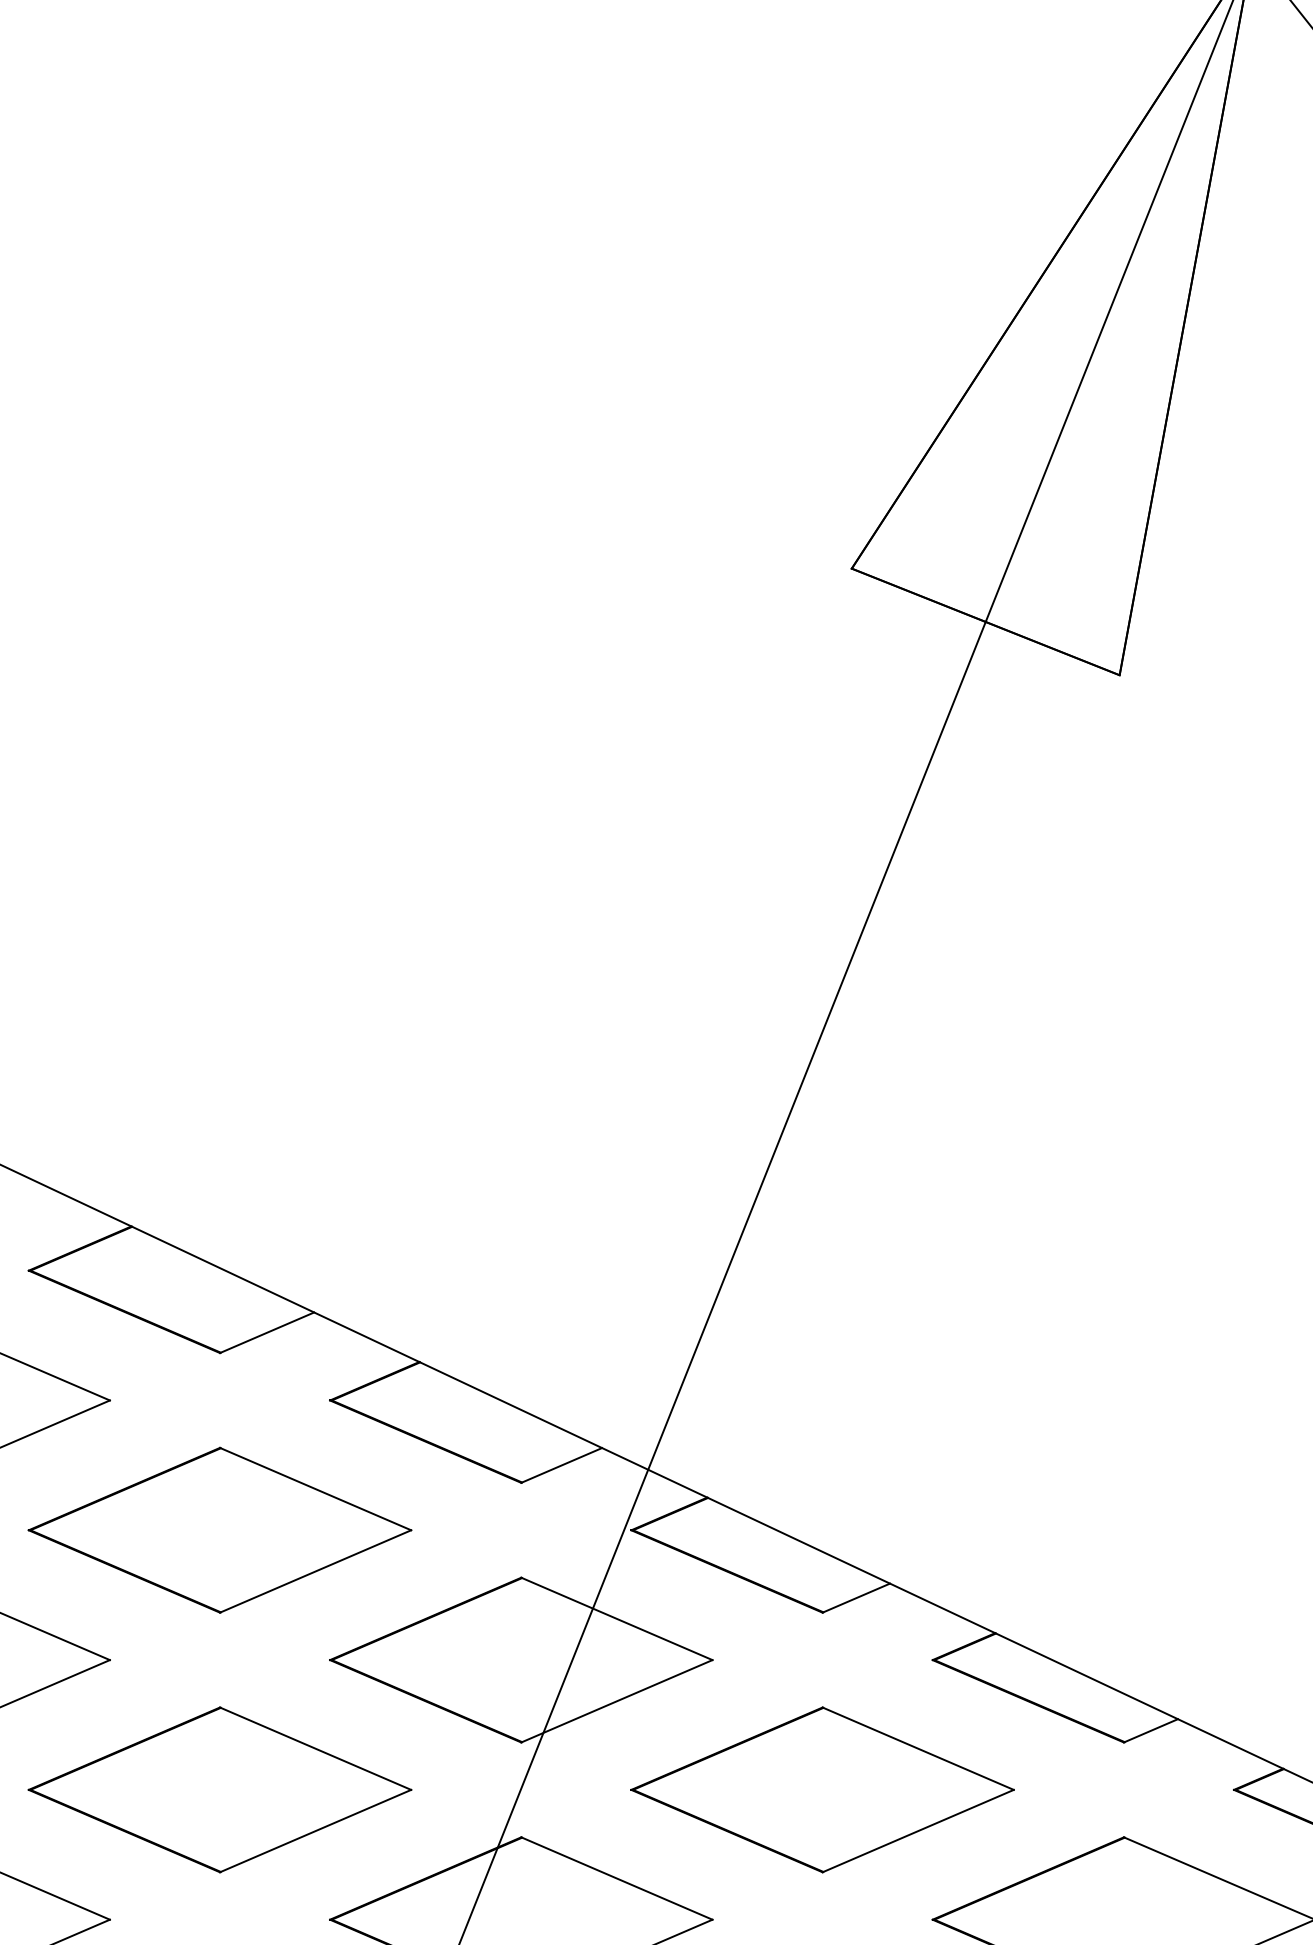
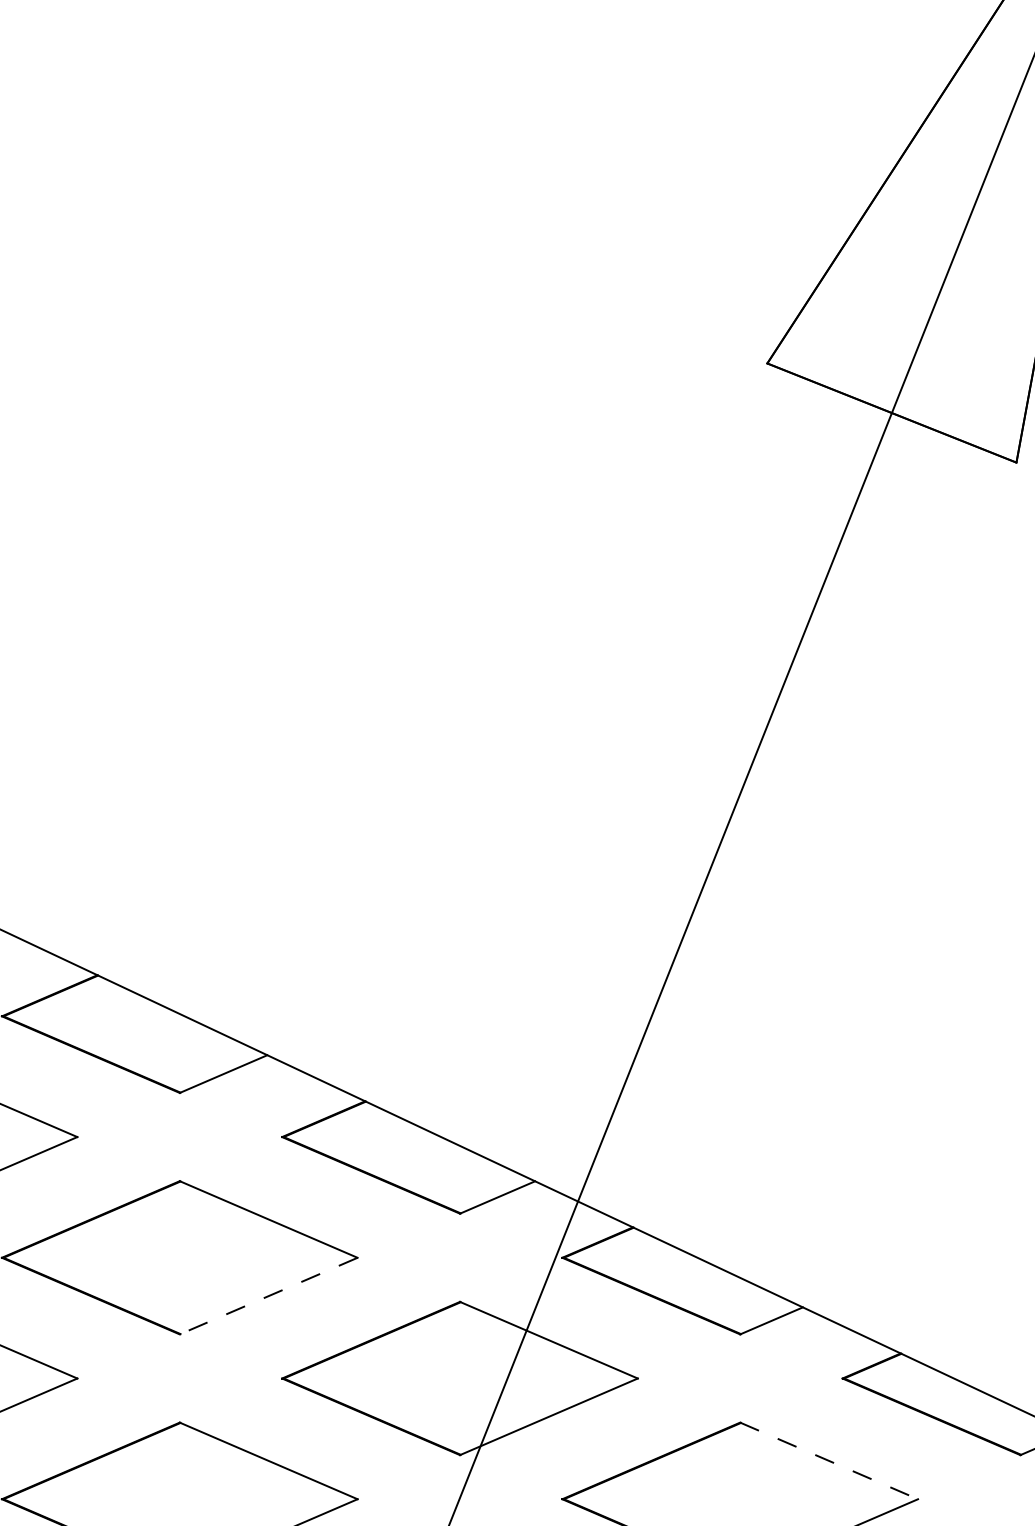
line: (315, 1571) -> (268, 1296), solid -> dashed
line: (918, 1748) -> (829, 1460), solid -> dashed

